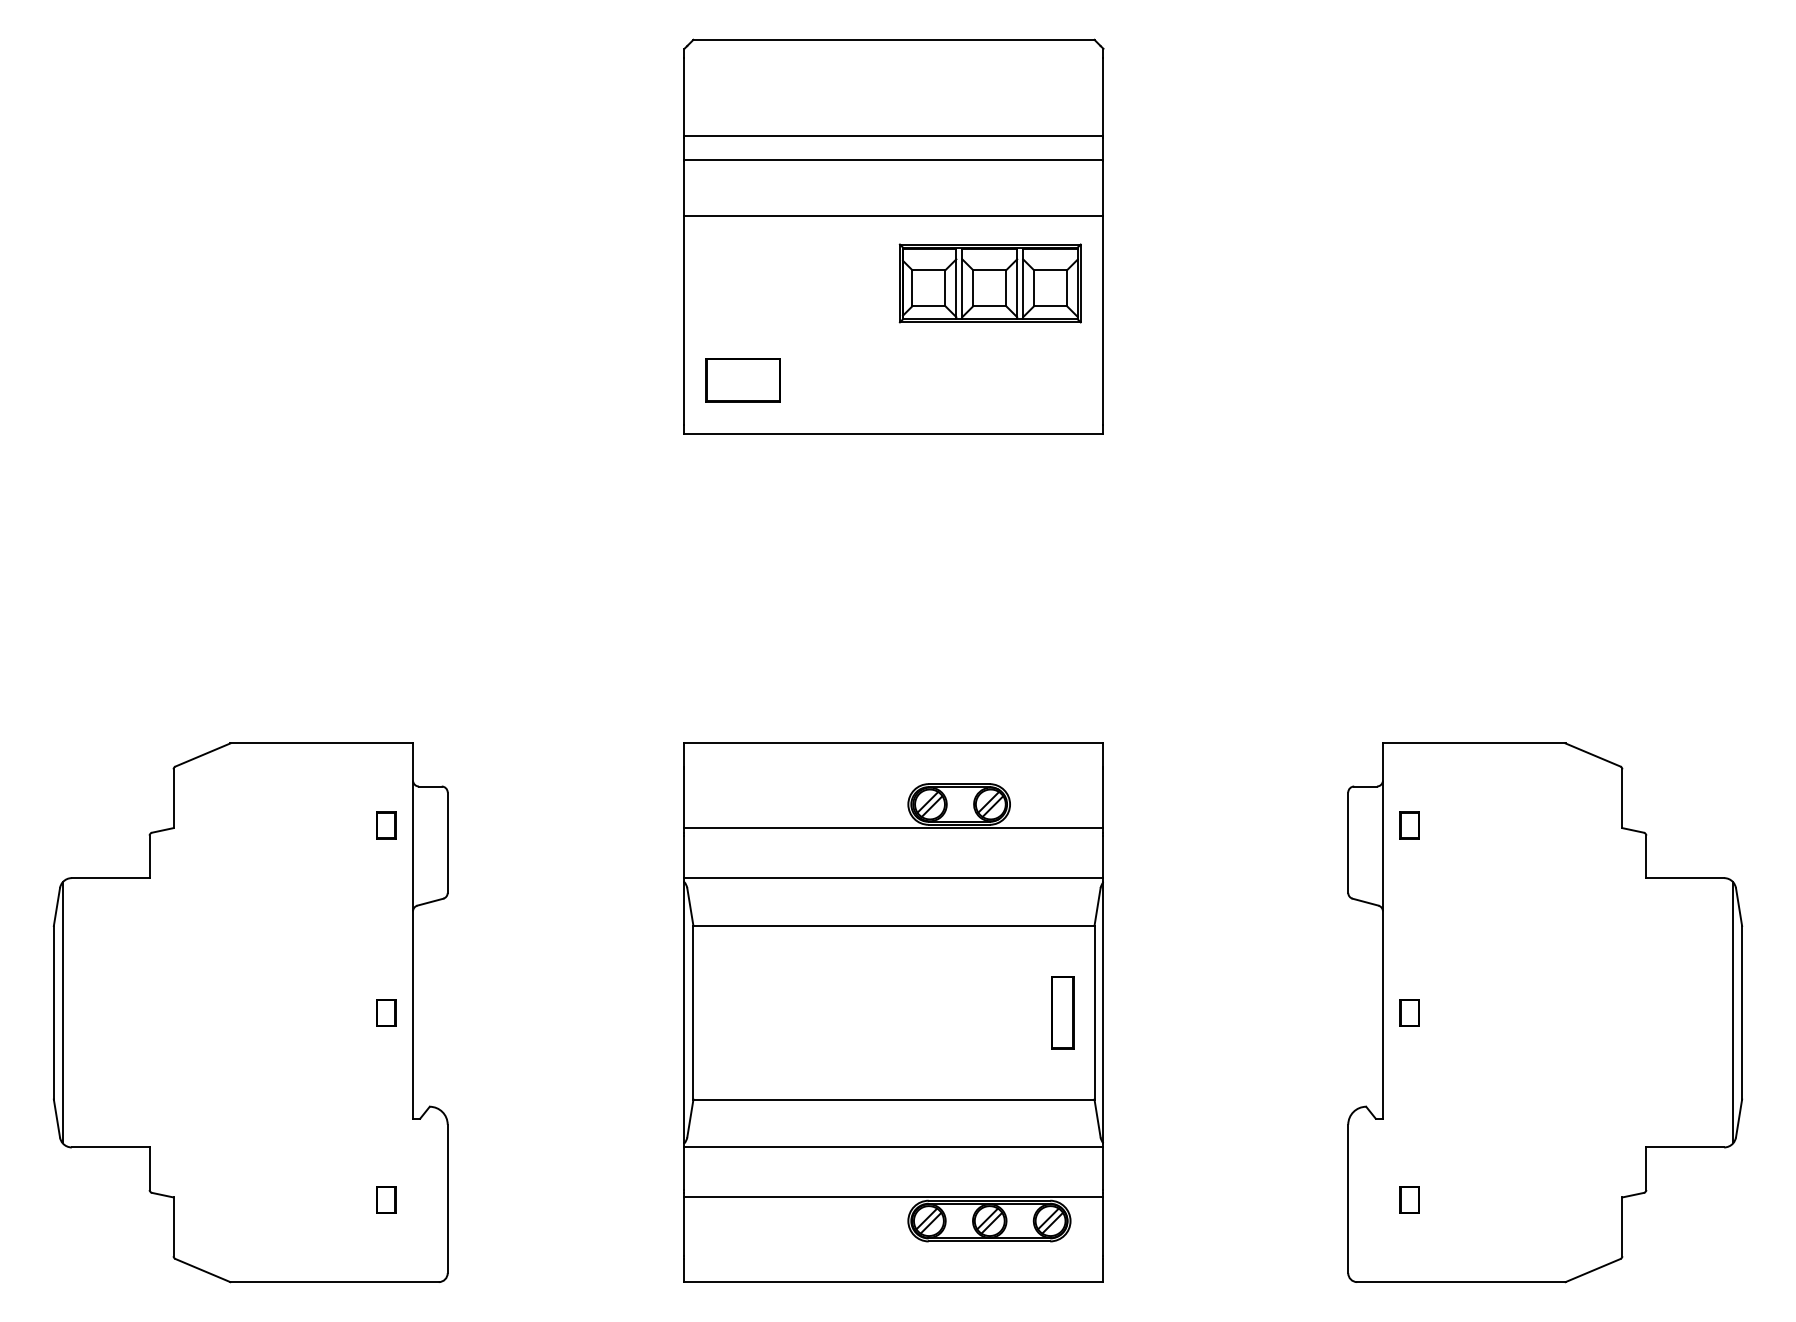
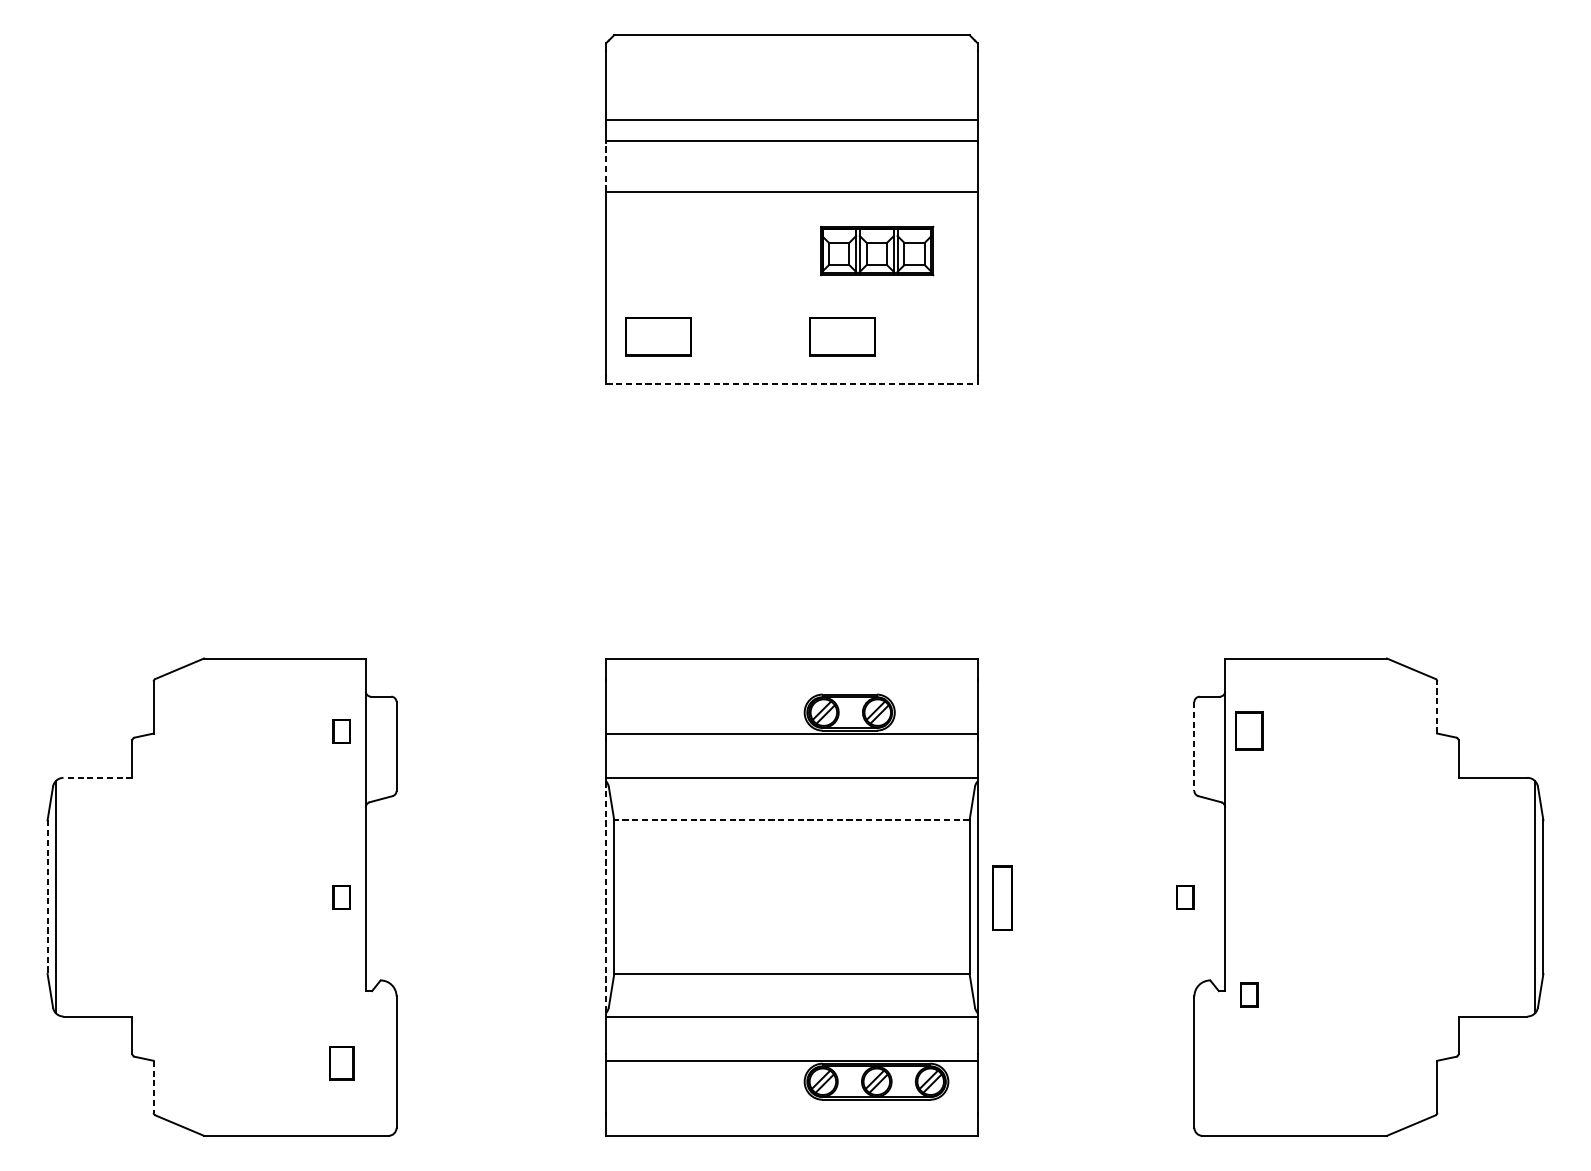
line: (684, 188) -> (606, 166), solid -> dashed
part: (989, 283) -> (876, 251), size x0.7
part: (950, 380) -> (842, 336), added
line: (893, 433) -> (791, 383), solid -> dashed
line: (1622, 798) -> (1437, 707), solid -> dashed
part: (1409, 825) -> (1248, 731), size x1.6
line: (1348, 843) -> (1194, 747), solid -> dashed
line: (110, 878) -> (97, 778), solid -> dashed
line: (893, 925) -> (791, 819), solid -> dashed
line: (53, 1012) -> (47, 896), solid -> dashed
line: (684, 1012) -> (606, 896), solid -> dashed
part: (1062, 1012) -> (1002, 897), moved
part: (1409, 1012) -> (1184, 896), moved
part: (386, 1199) -> (342, 1062), size x1.4
part: (1409, 1199) -> (1248, 994), moved
line: (173, 1227) -> (153, 1087), solid -> dashed

